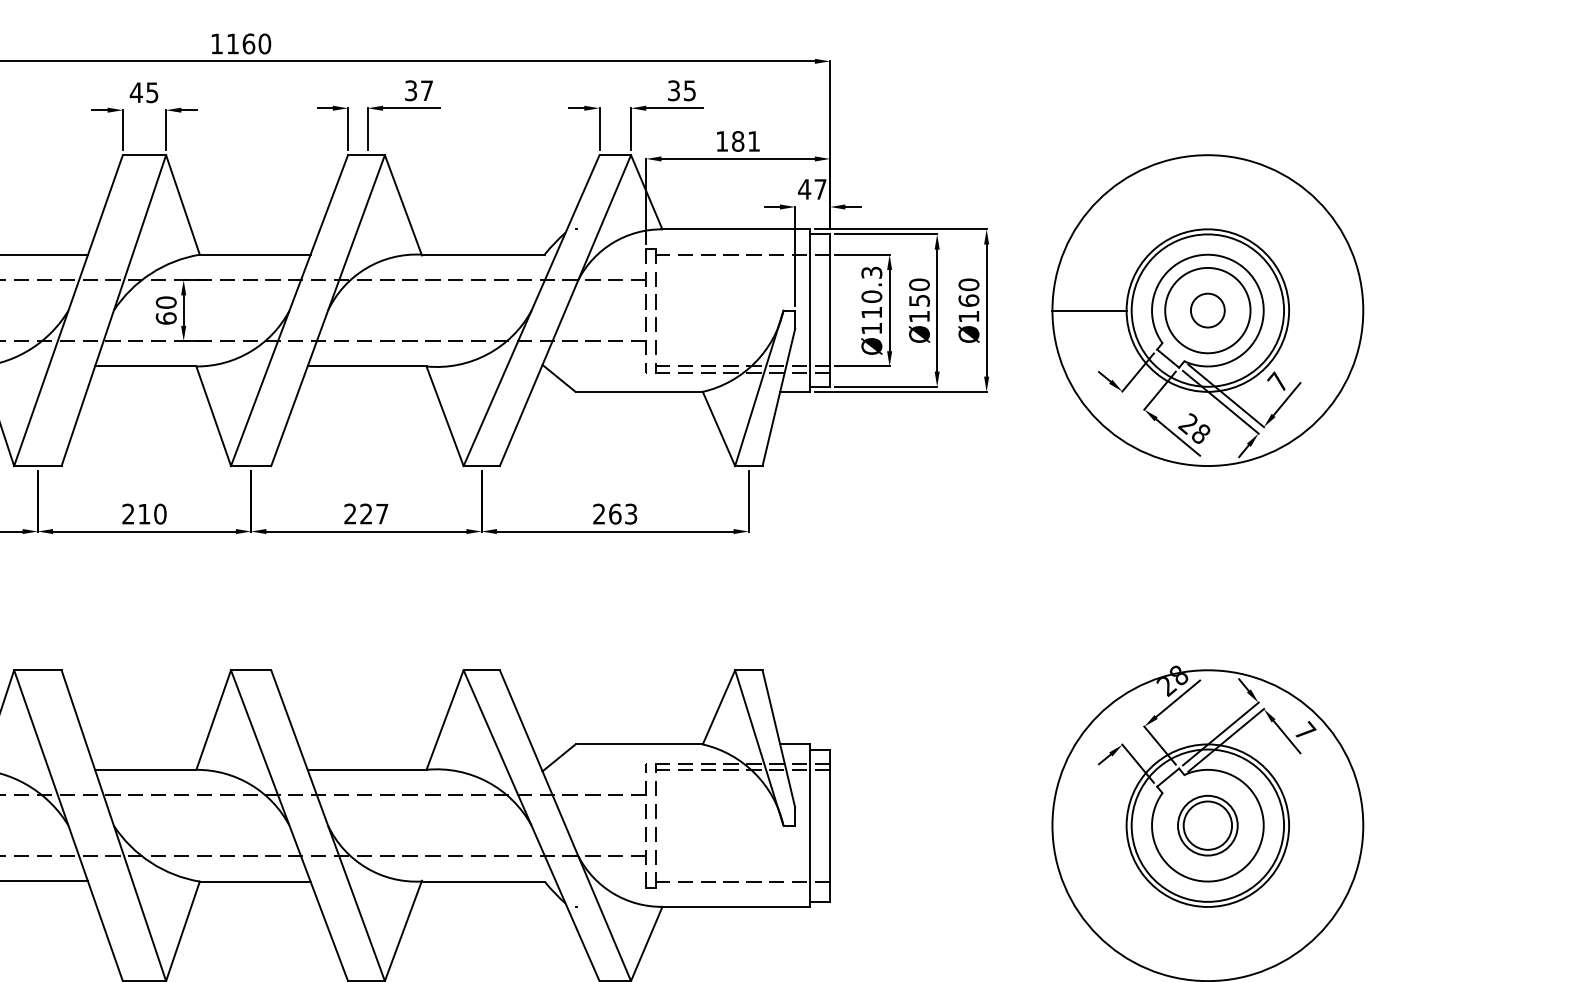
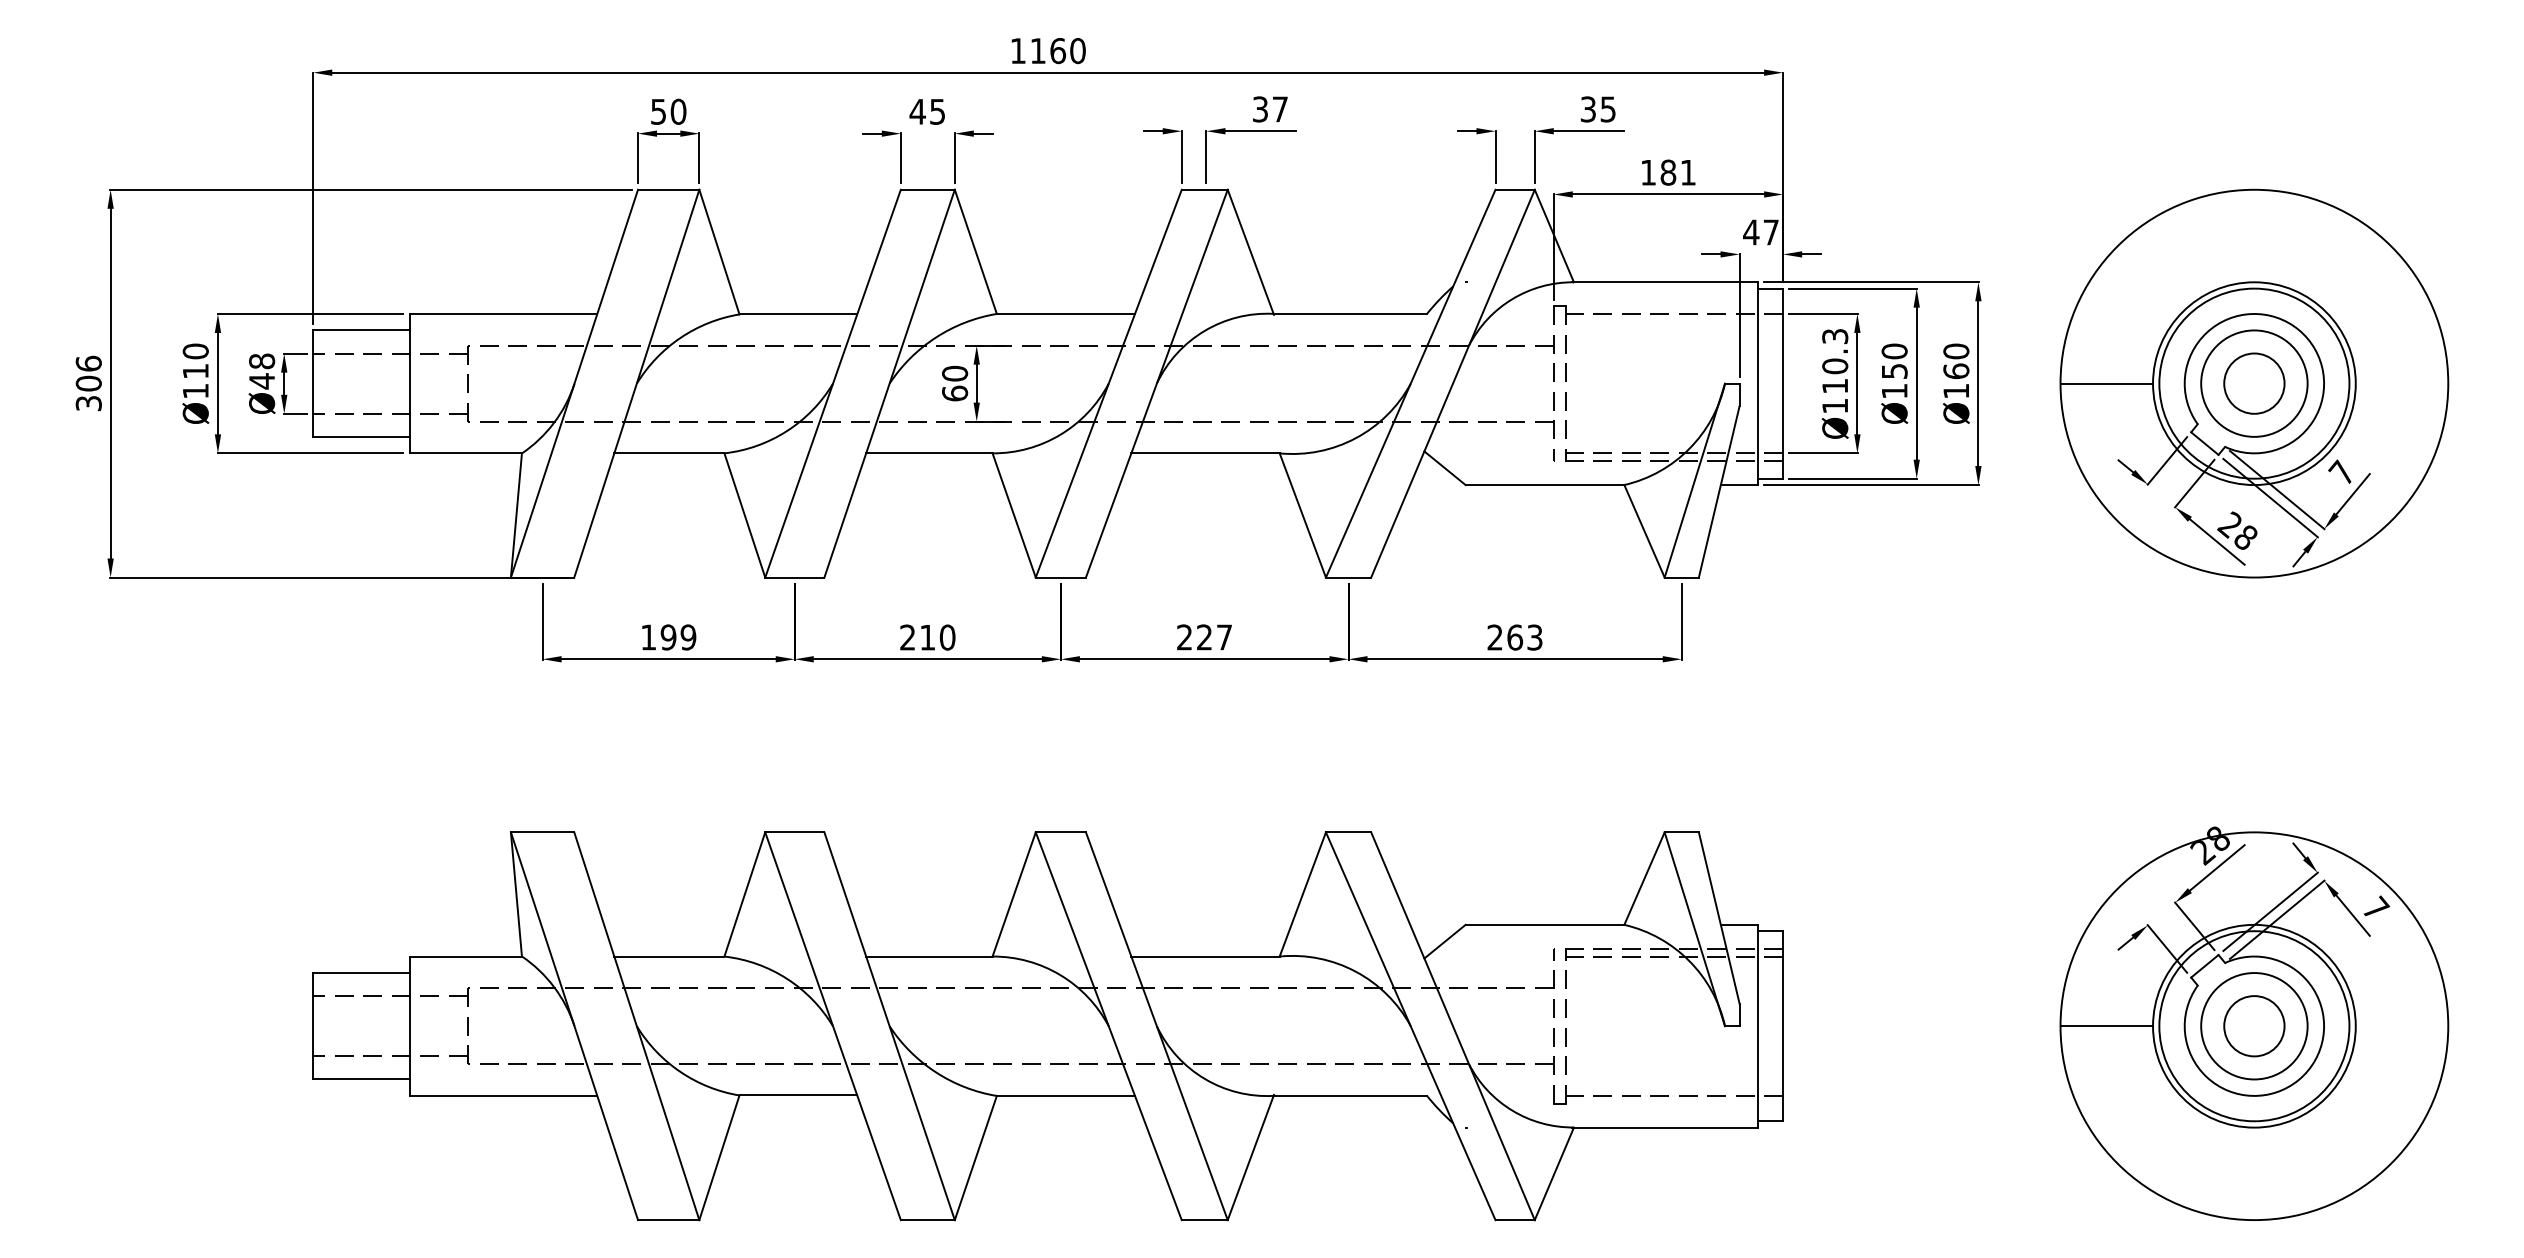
circle: (1207, 310) -> (2254, 383), size x1.43
line: (1089, 825) -> (2106, 1026), added
circle: (1207, 825) -> (2254, 1026), size x1.43

